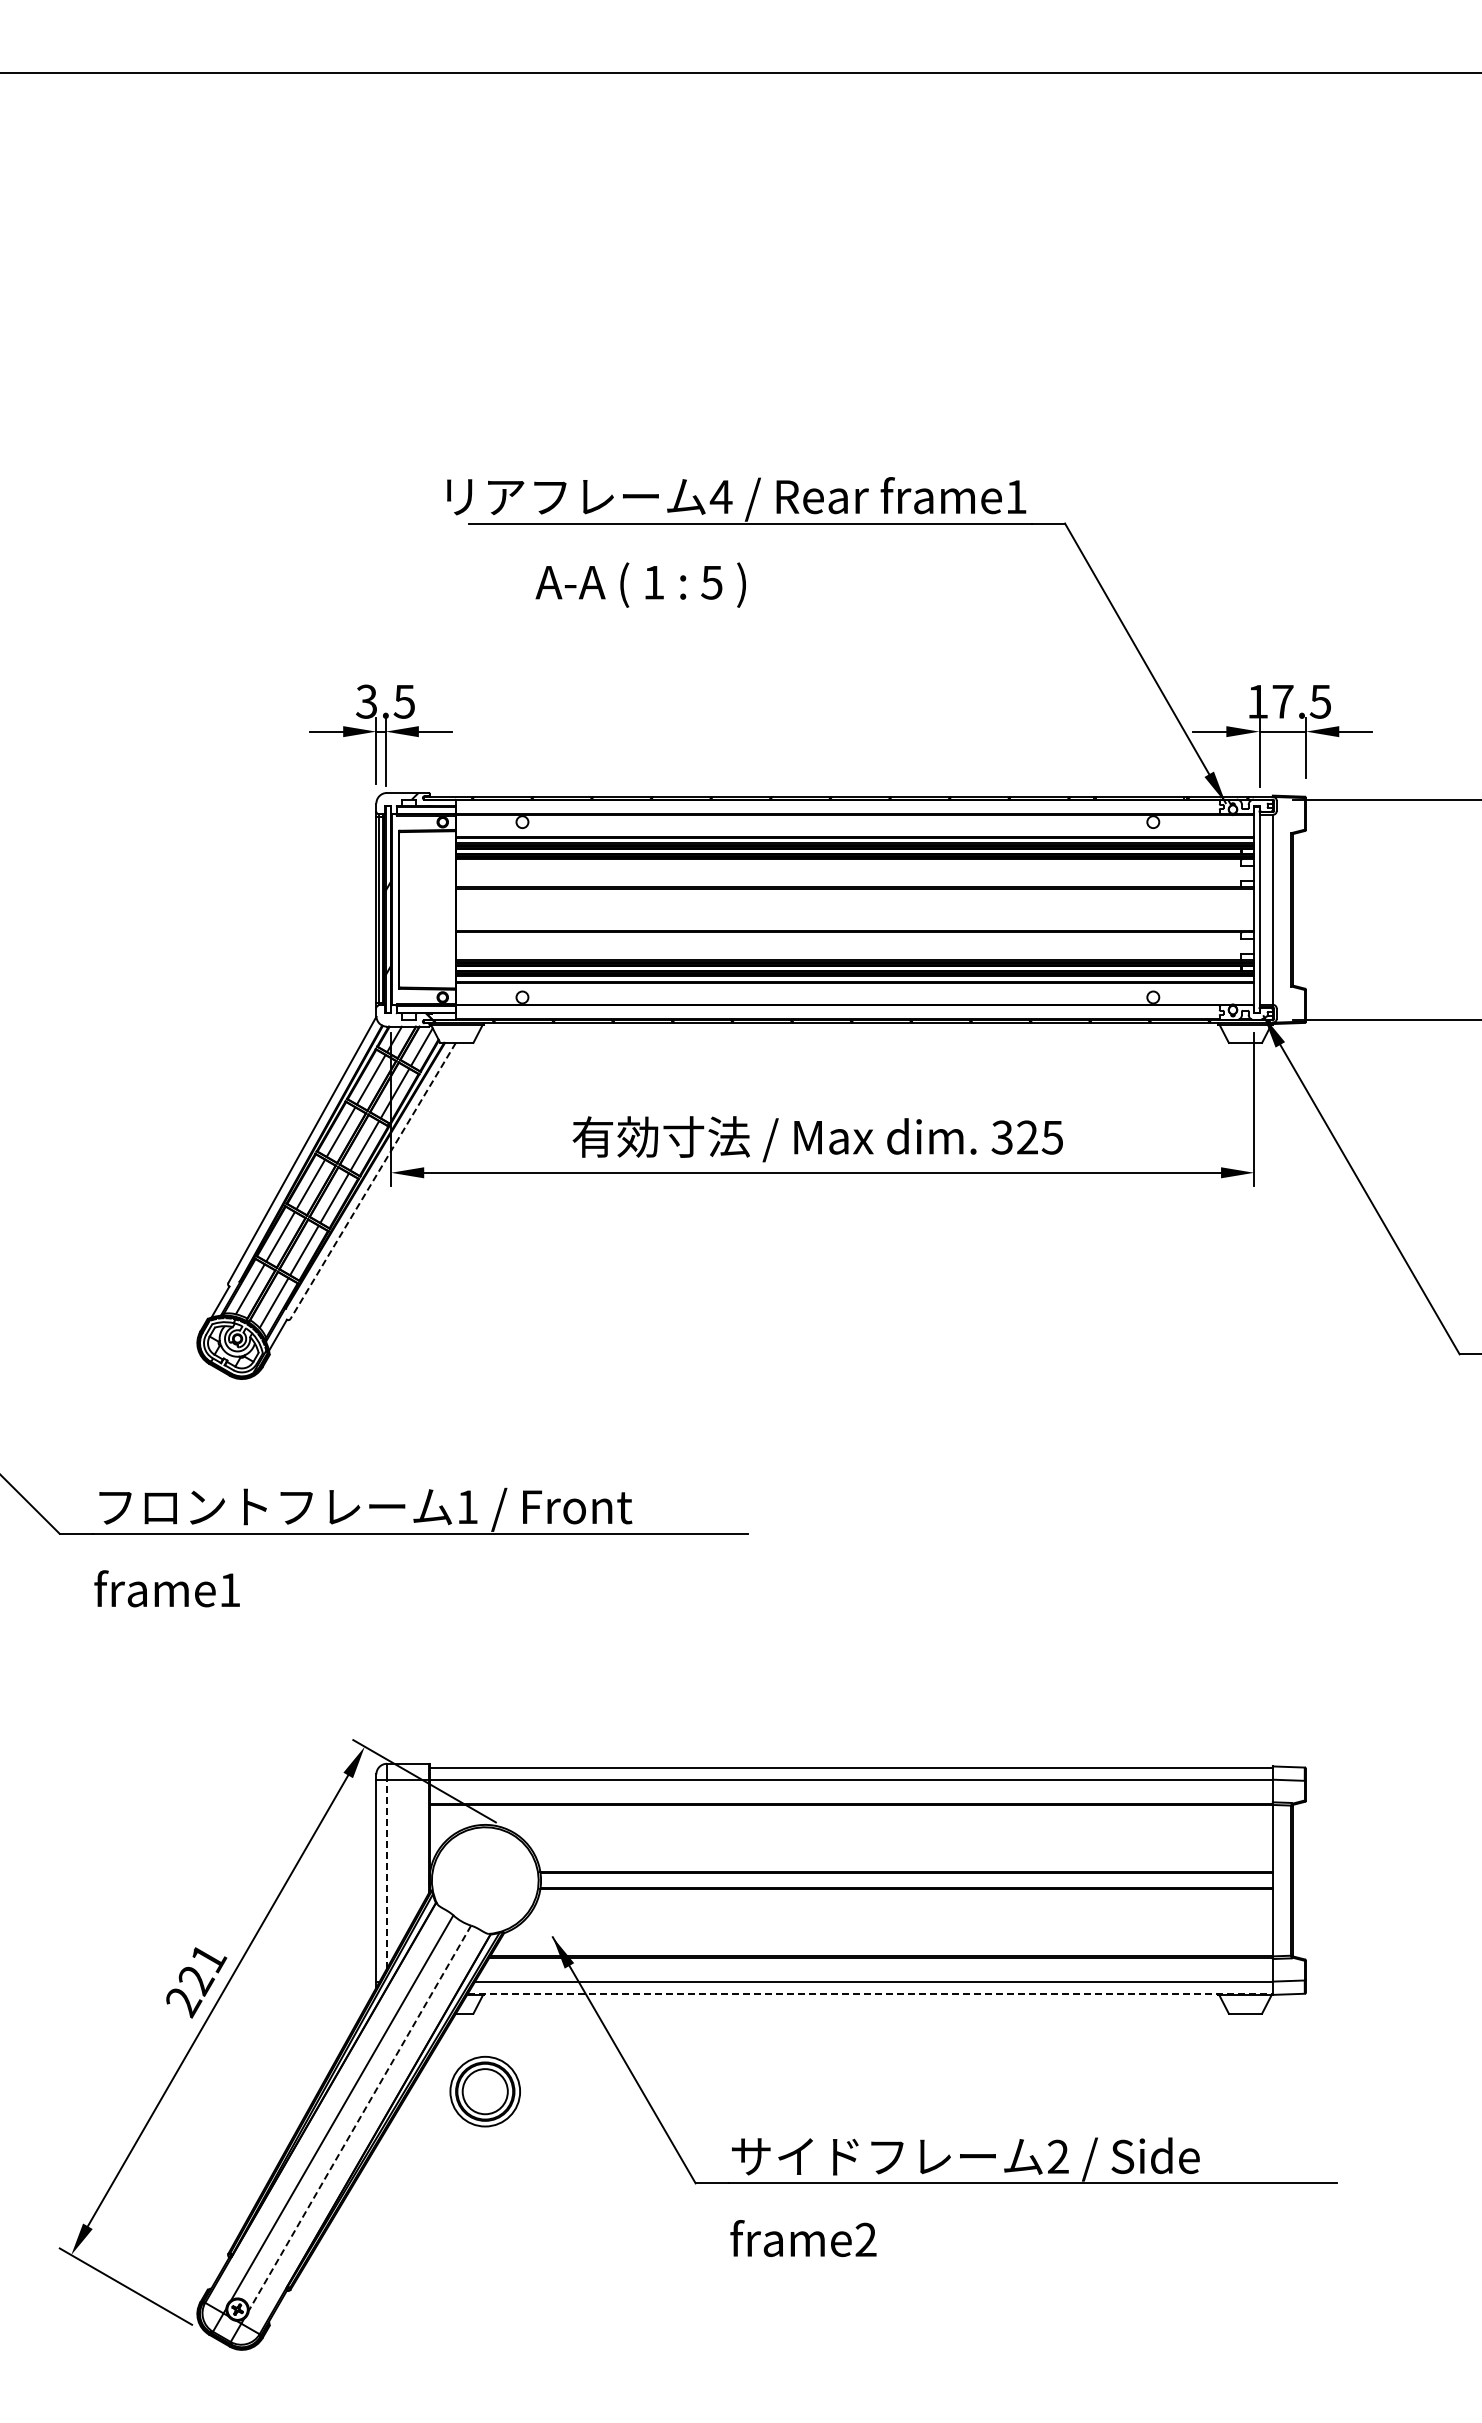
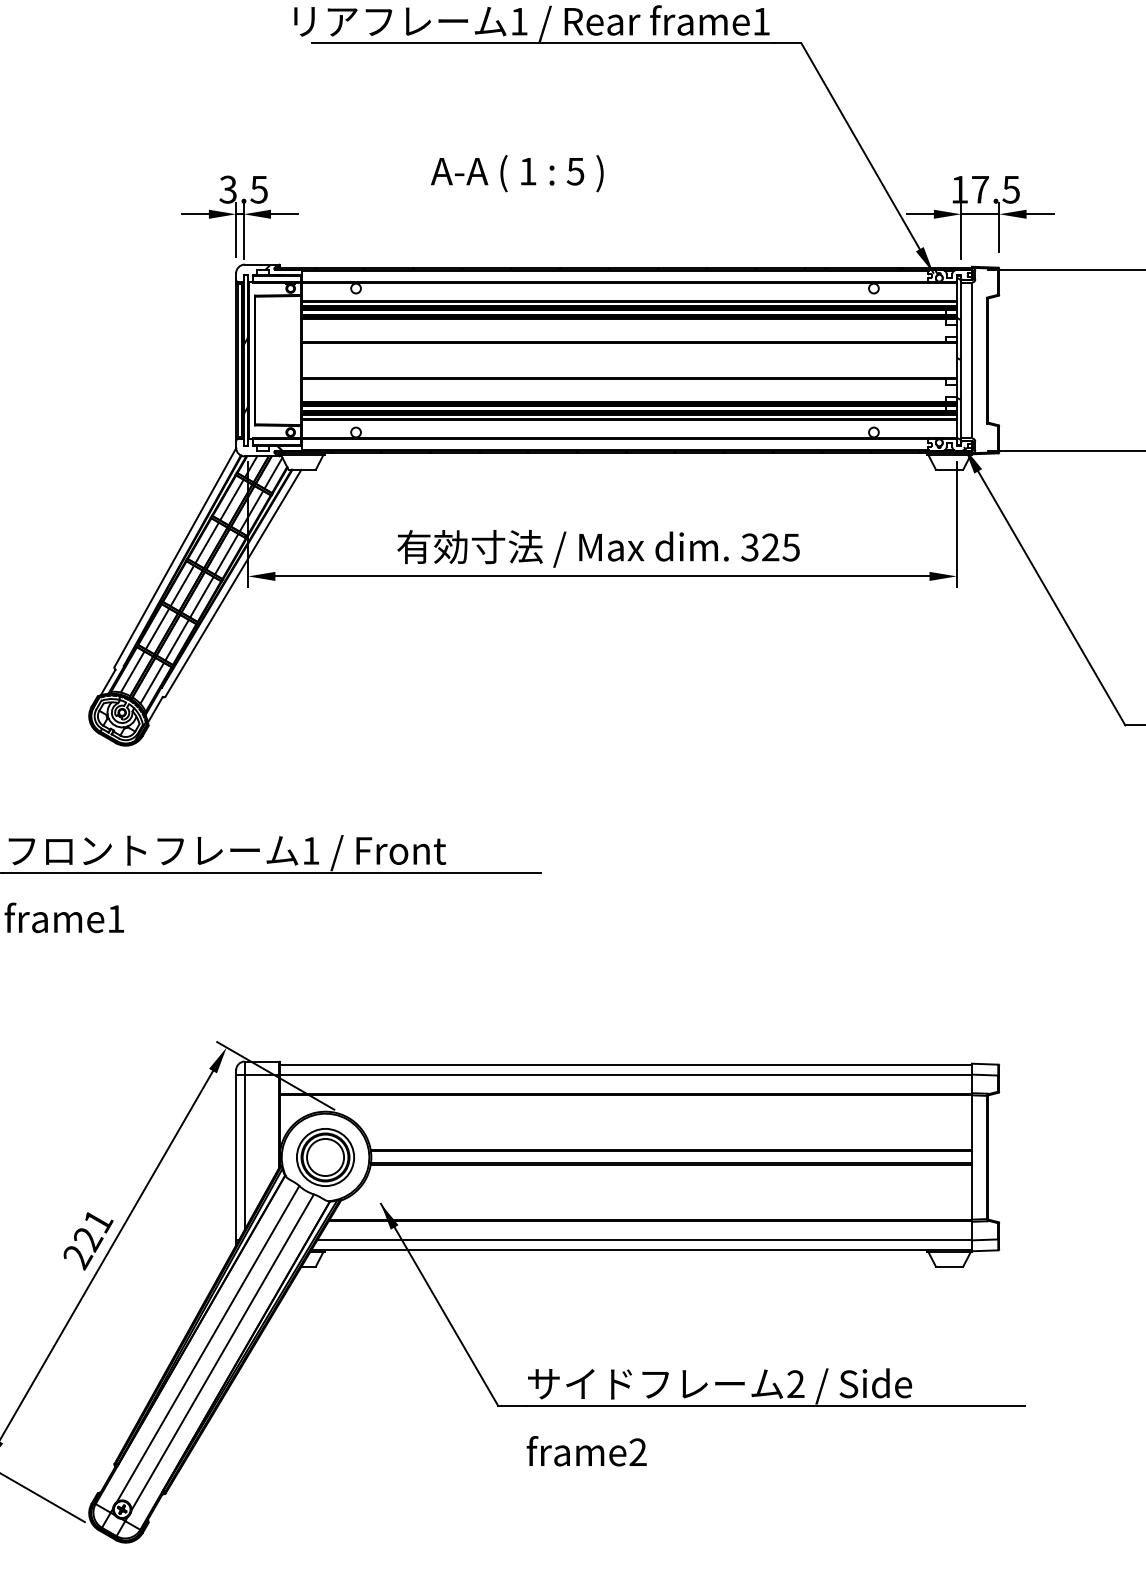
text: (720, 496) -> (518, 21), 4 -> 1
text: (640, 584) -> (516, 173), moved
hatch: (1256, 907) -> (958, 358), added
line: (373, 1180) -> (233, 582), dashed -> solid
line: (387, 1873) -> (245, 1151), dashed -> solid
line: (870, 1993) -> (641, 1250), dashed -> solid
part: (484, 2091) -> (324, 1157), moved
line: (359, 2118) -> (222, 1352), dashed -> solid

